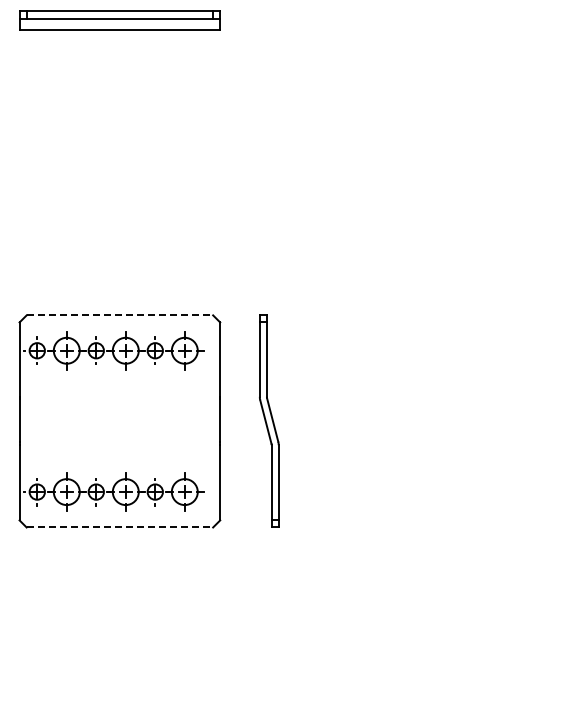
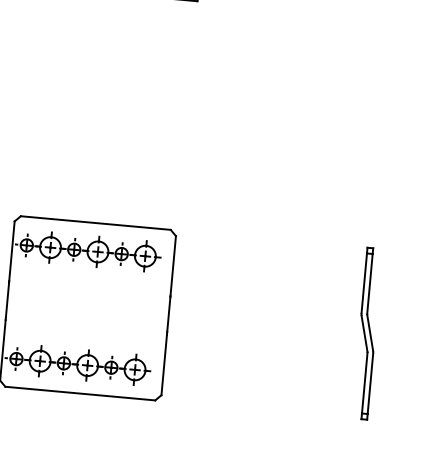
line: (120, 315) -> (96, 223), dashed -> solid
part: (269, 420) -> (367, 333), moved
line: (120, 527) -> (80, 393), dashed -> solid

